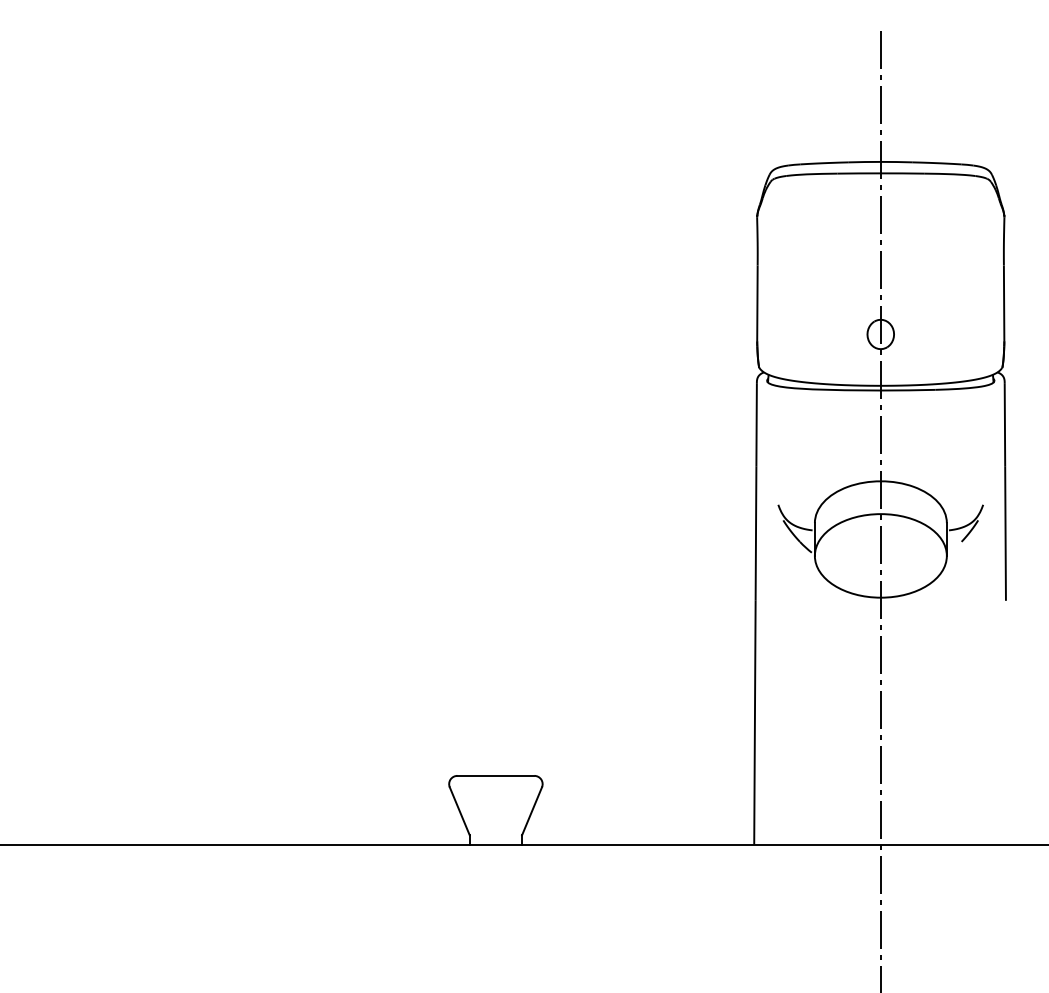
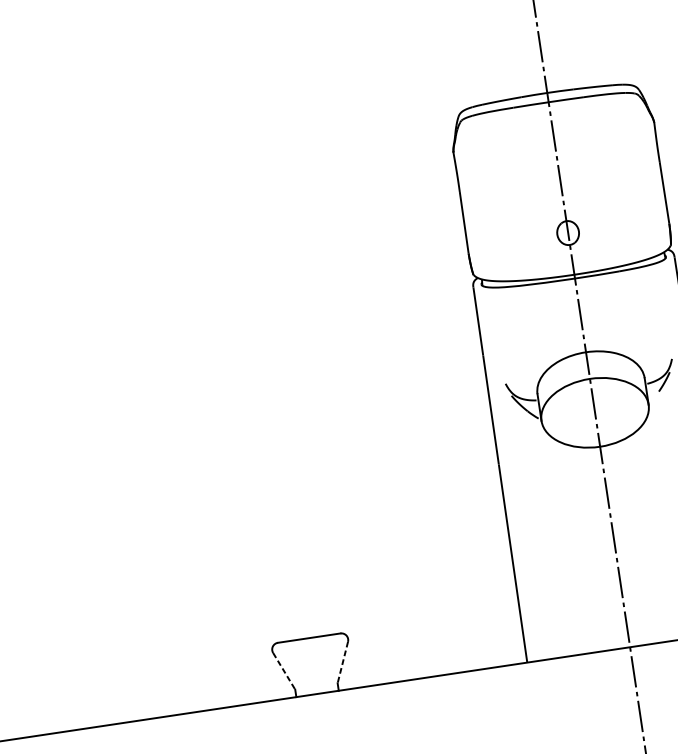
line: (459, 811) -> (283, 671), solid -> dashed
line: (531, 811) -> (342, 662), solid -> dashed

